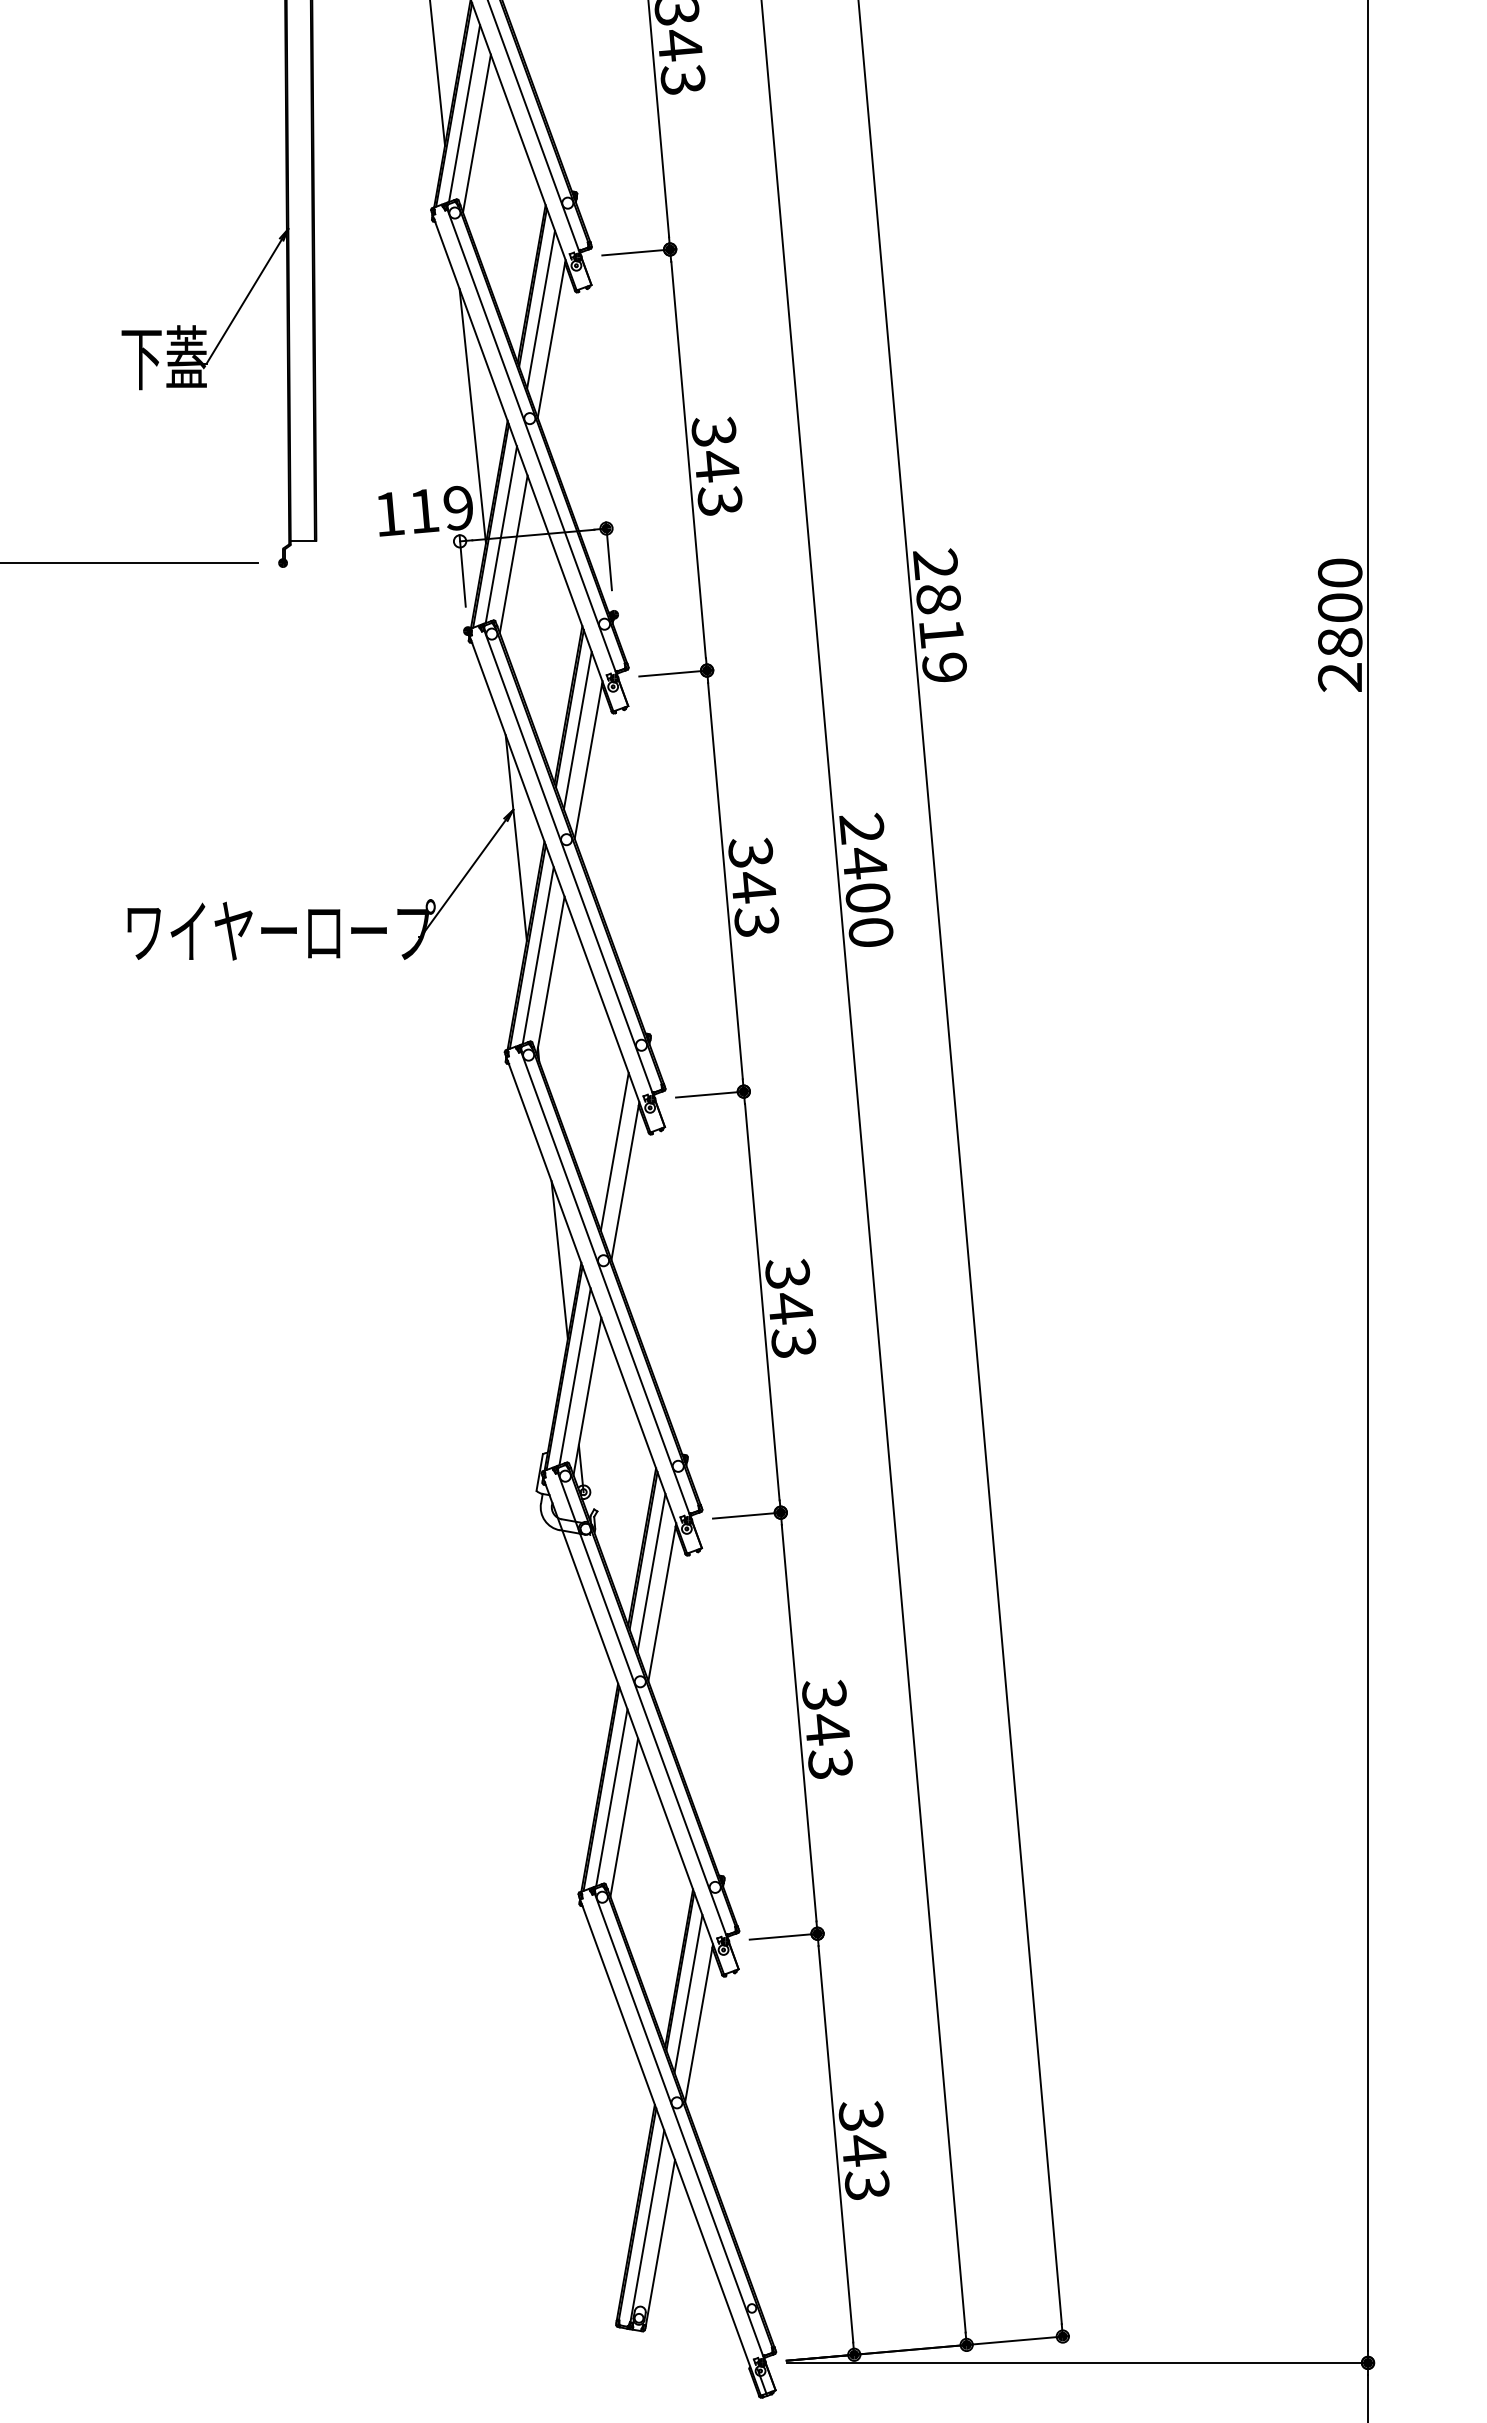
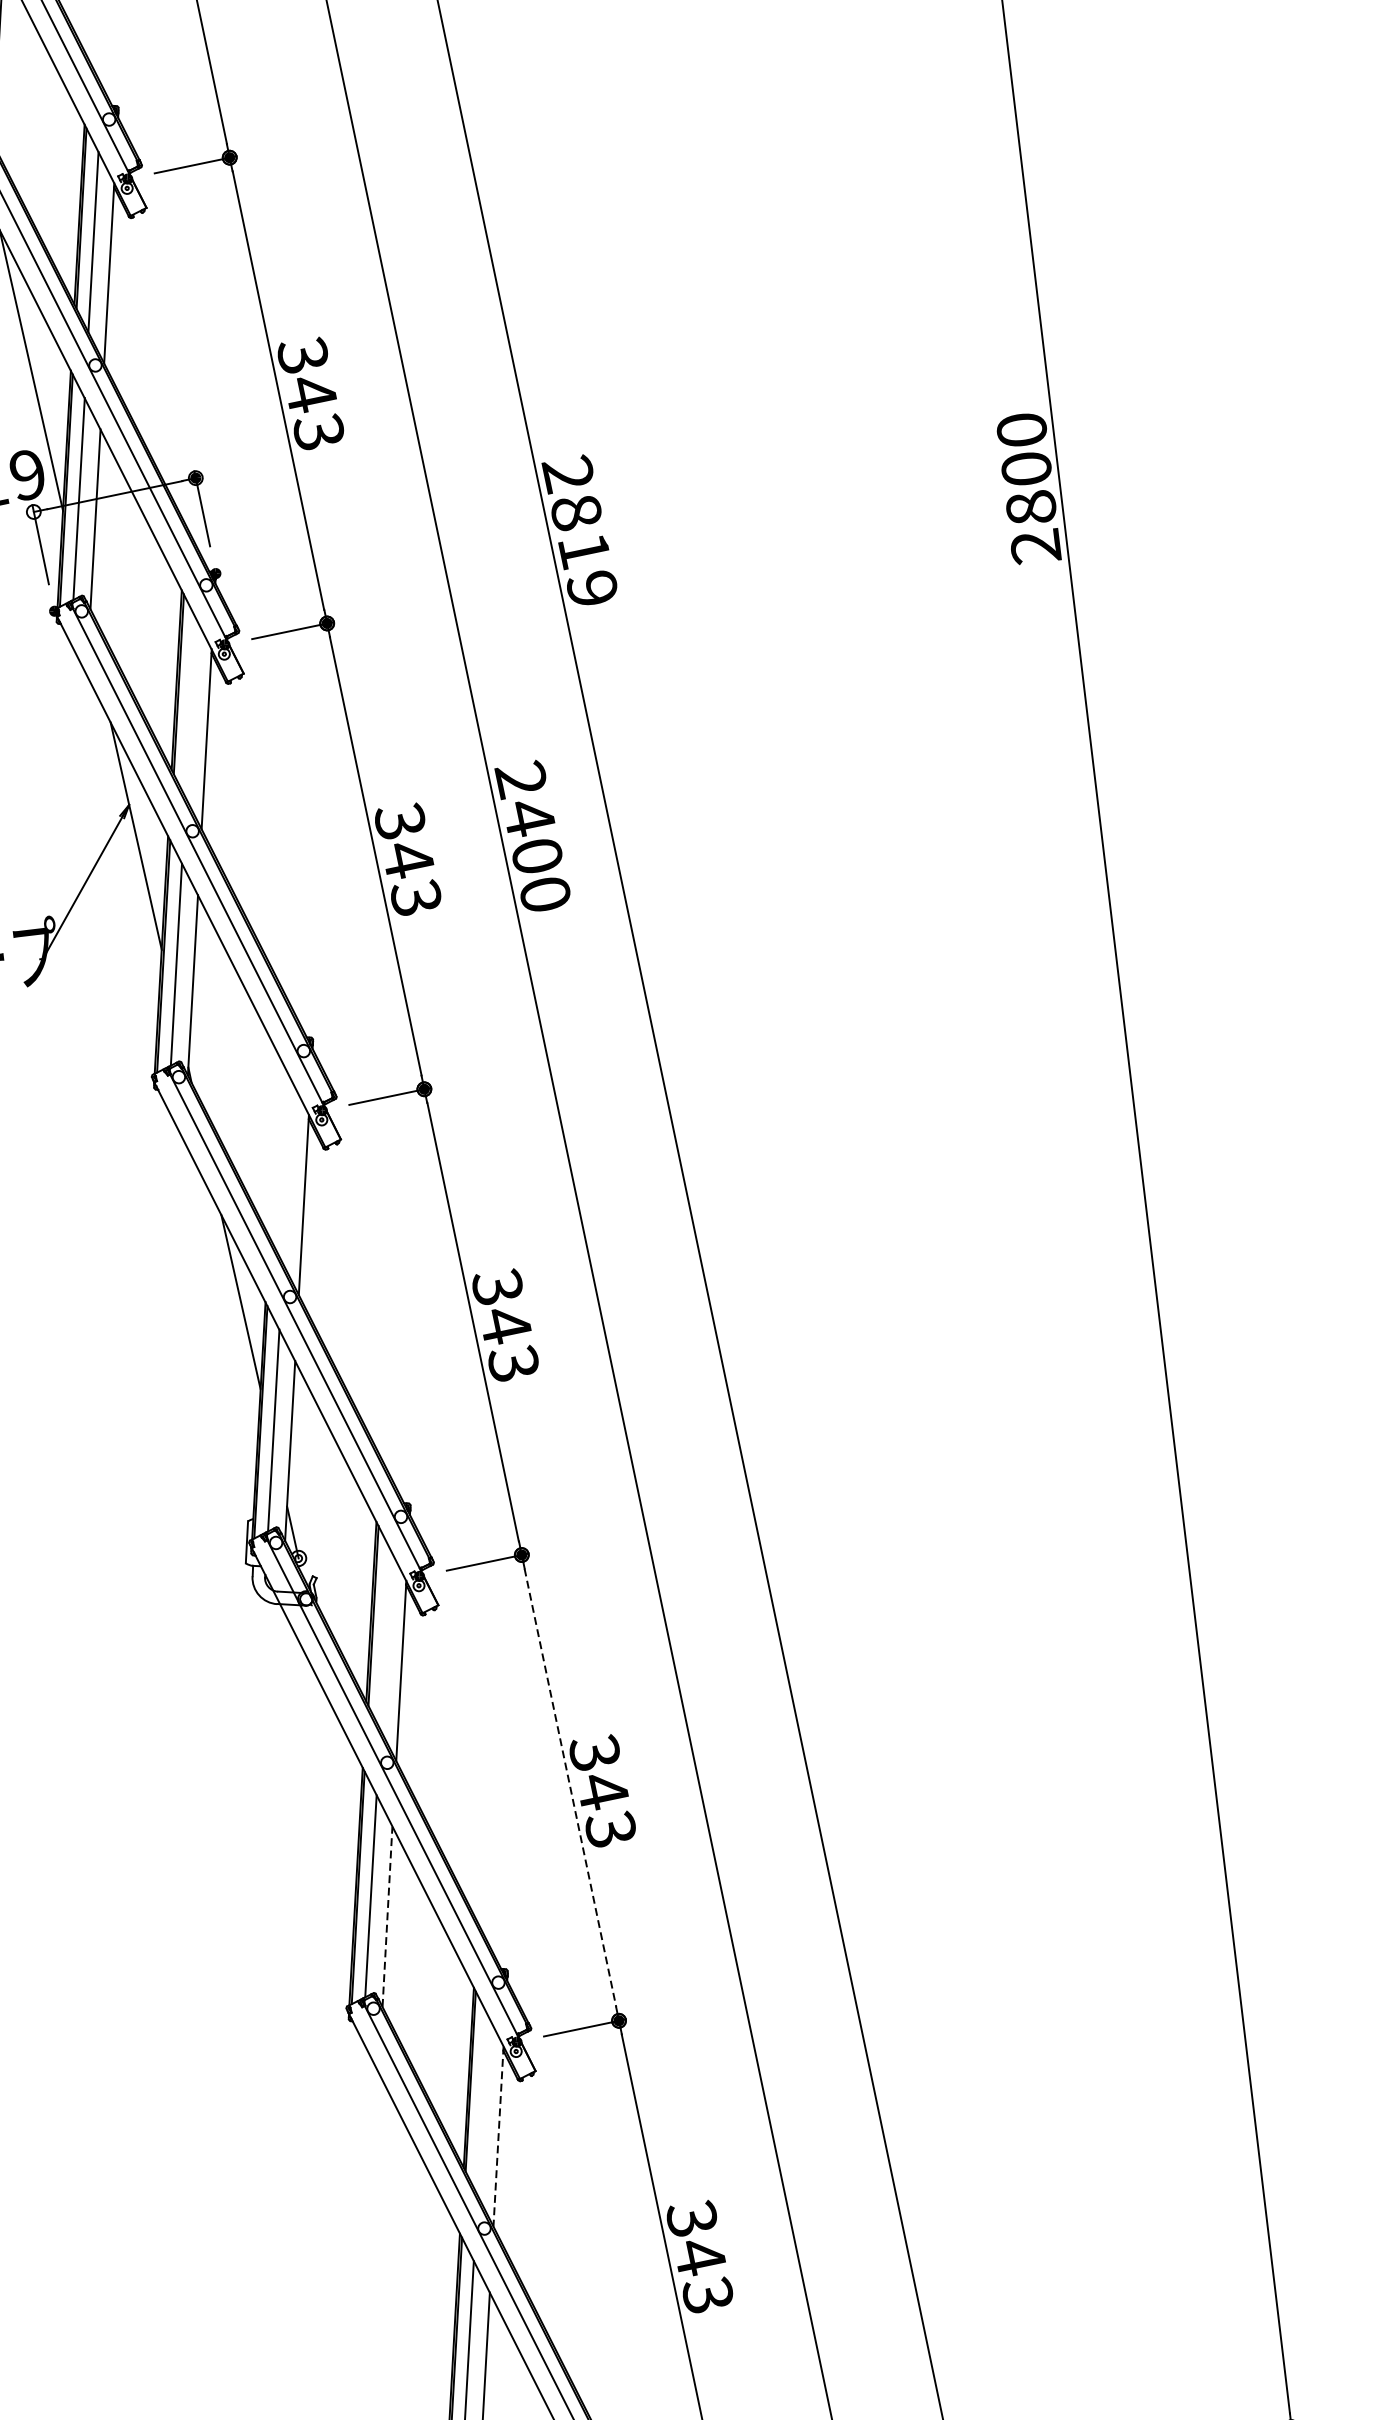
line: (577, 730) -> (190, 707), removed
line: (614, 1151) -> (287, 1173), removed
line: (651, 1572) -> (385, 1639), removed
line: (799, 1723) -> (570, 1788), solid -> dashed
line: (624, 1817) -> (387, 1916), solid -> dashed
line: (688, 1993) -> (482, 2104), removed
line: (699, 2023) -> (499, 2136), solid -> dashed

